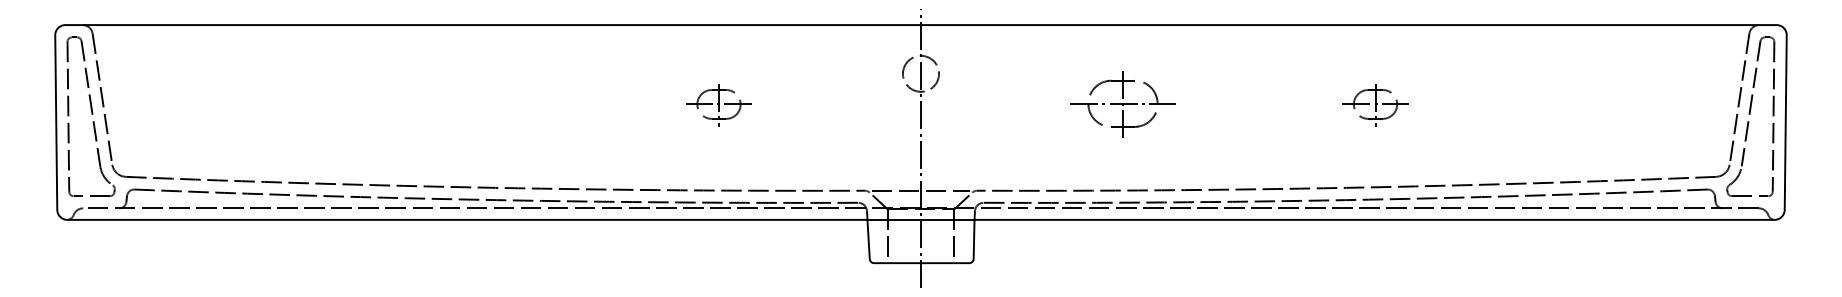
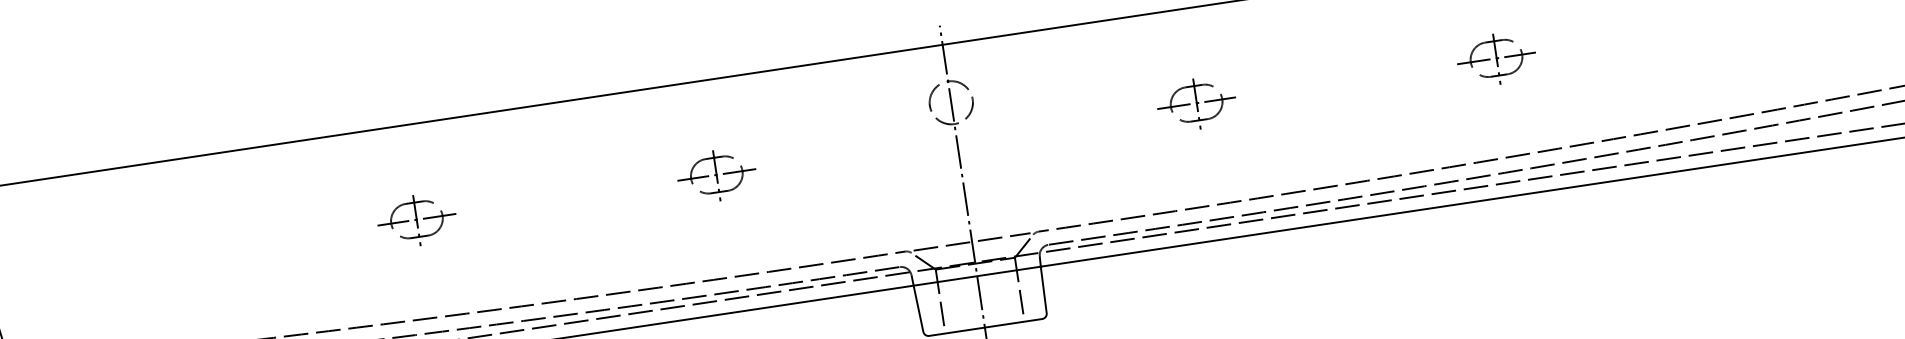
part: (466, 105) -> (417, 221), added
part: (1122, 105) -> (1196, 104), size x0.62

